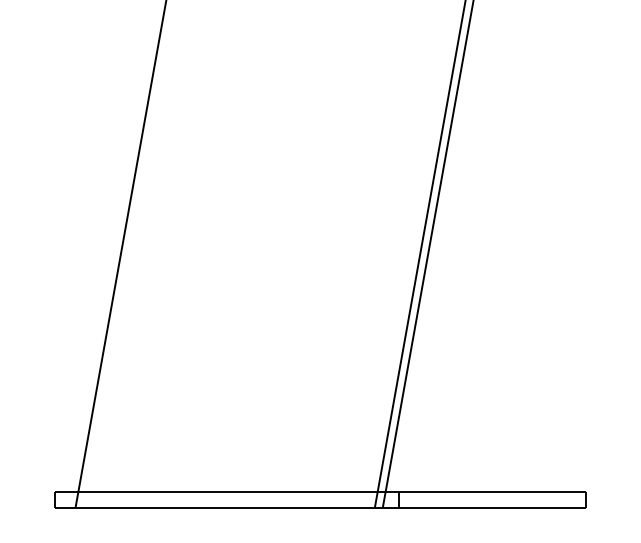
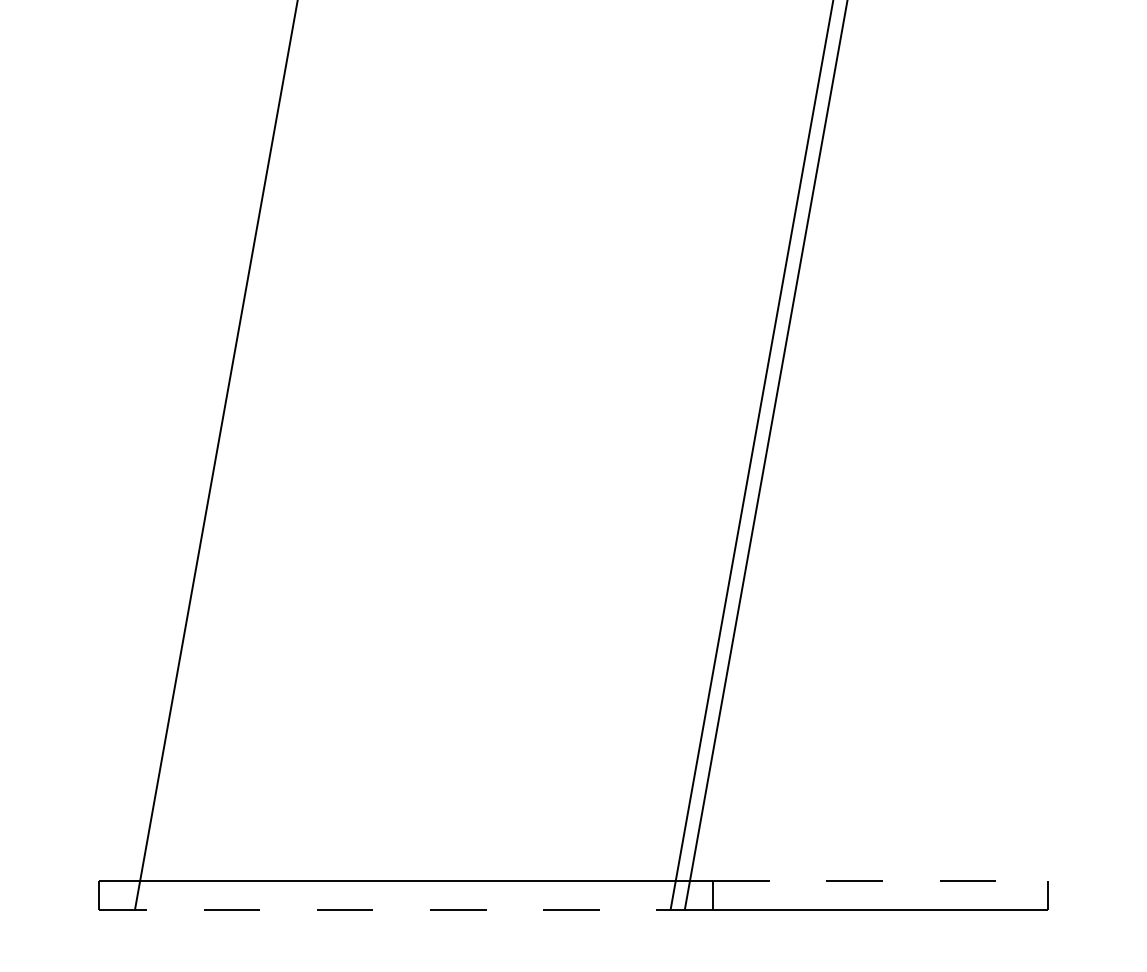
line: (492, 492) -> (881, 881), solid -> dashed
line: (226, 508) -> (405, 910), solid -> dashed

